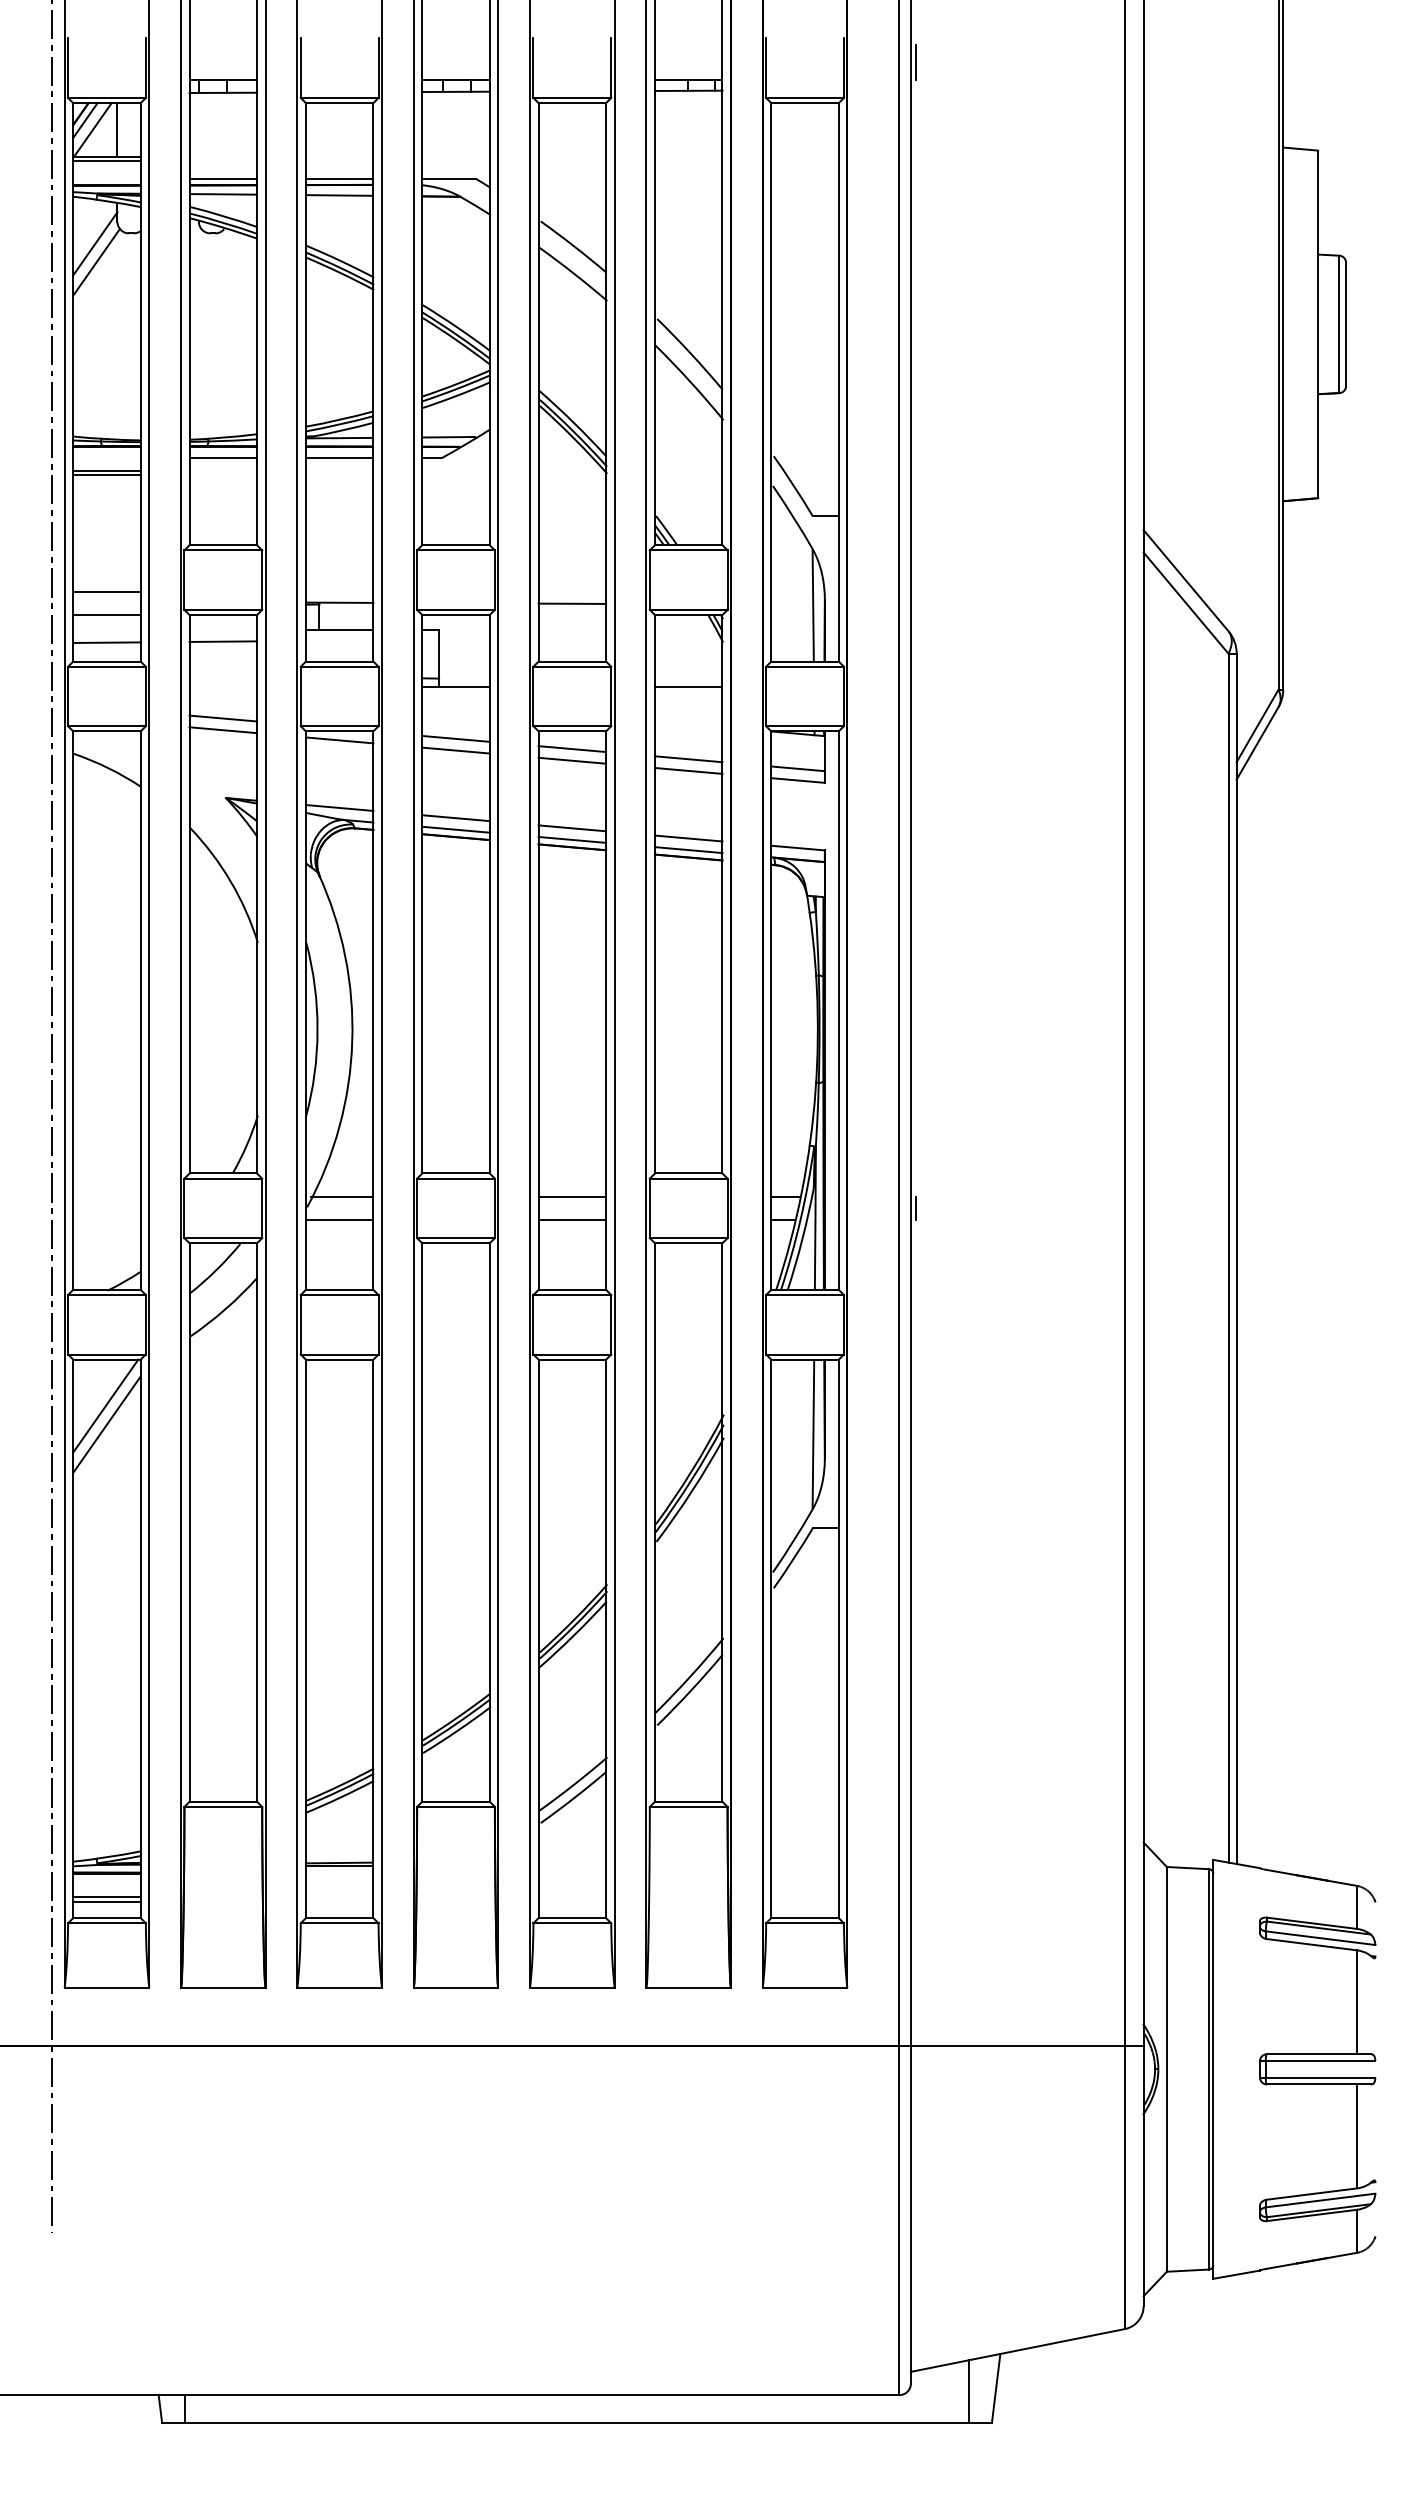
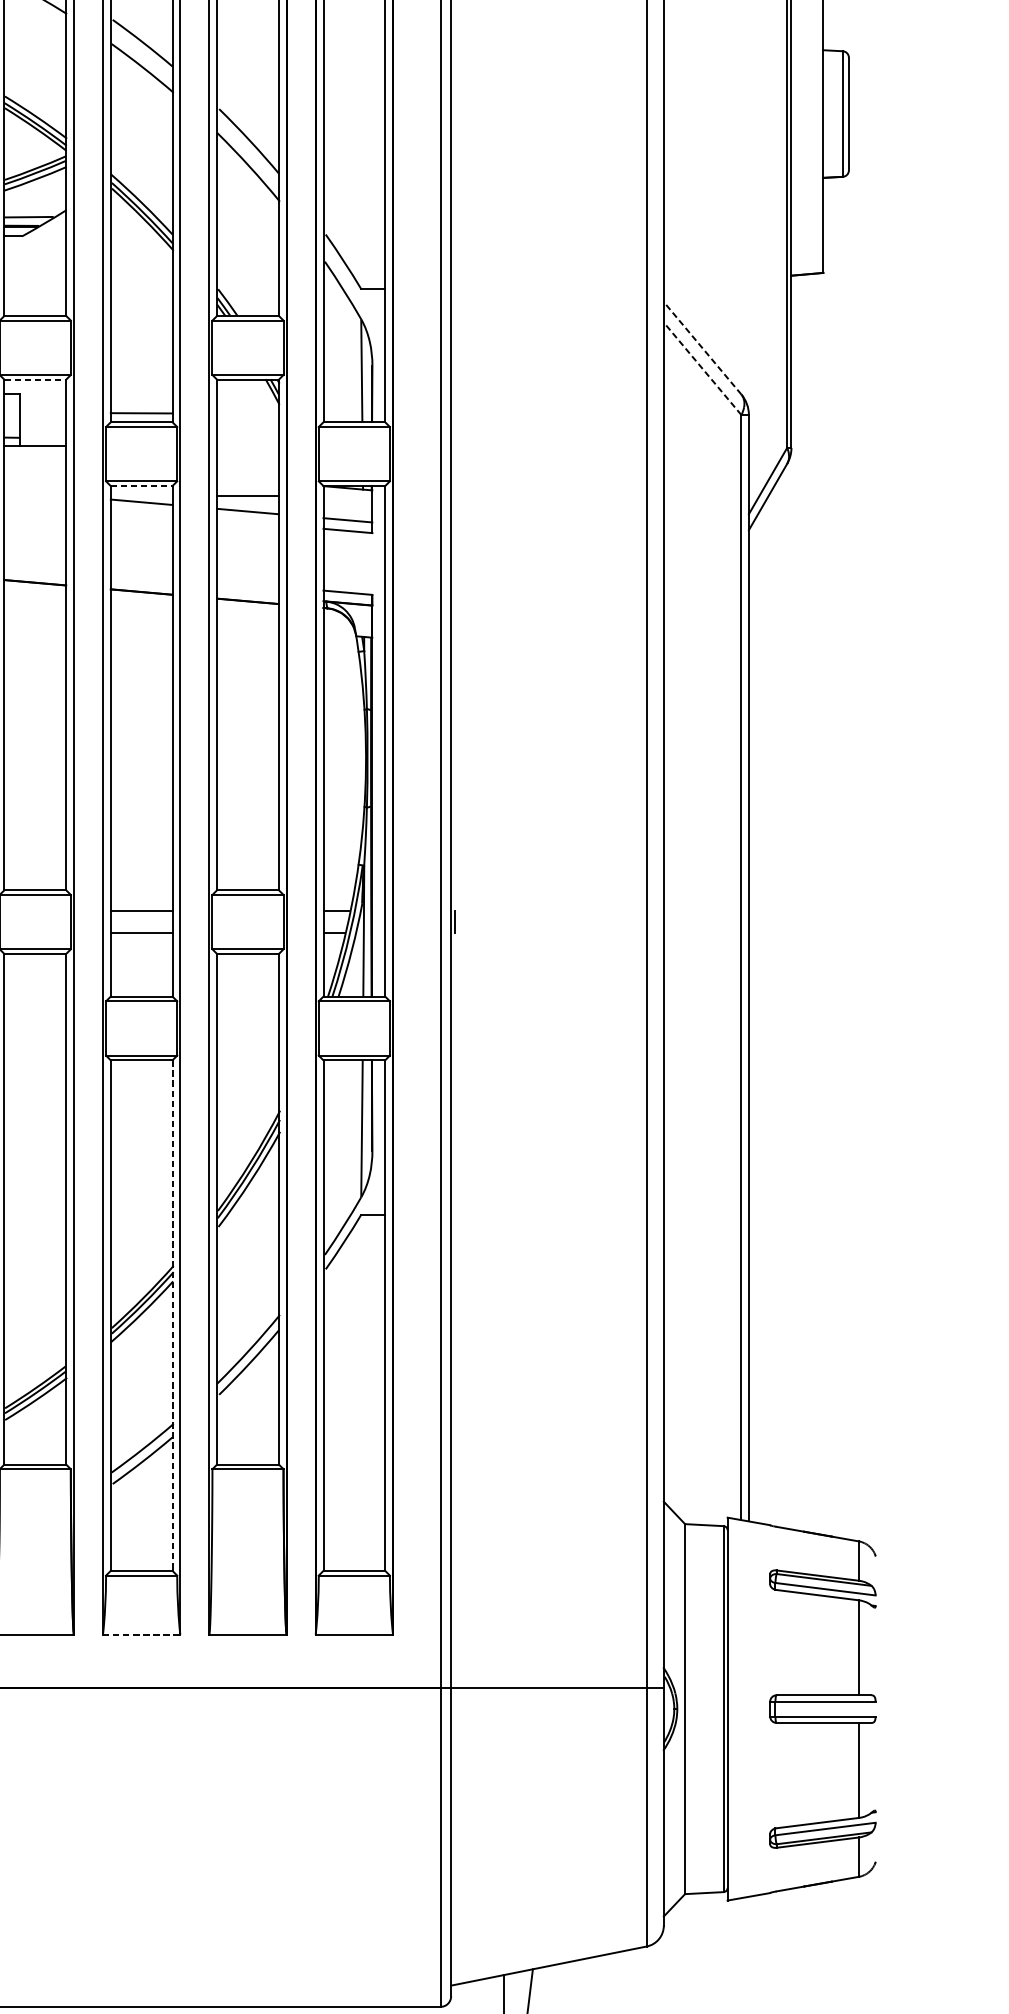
line: (1185, 580) -> (702, 348), solid -> dashed
line: (1185, 602) -> (702, 368), solid -> dashed
line: (572, 603) -> (141, 413), moved
line: (456, 615) -> (35, 380), solid -> dashed
line: (688, 687) -> (247, 496), moved
line: (572, 731) -> (141, 486), solid -> dashed
line: (455, 738) -> (34, 492), removed
line: (455, 750) -> (34, 503), removed
line: (572, 760) -> (141, 512), removed
line: (688, 770) -> (247, 521), removed
line: (455, 818) -> (34, 565), removed
line: (572, 828) -> (141, 574), removed
line: (455, 829) -> (34, 575), removed
line: (688, 838) -> (247, 583), removed
line: (572, 839) -> (141, 584), removed
line: (688, 850) -> (247, 594), removed
line: (606, 1639) -> (172, 1316), solid -> dashed
line: (572, 1987) -> (141, 1634), solid -> dashed

